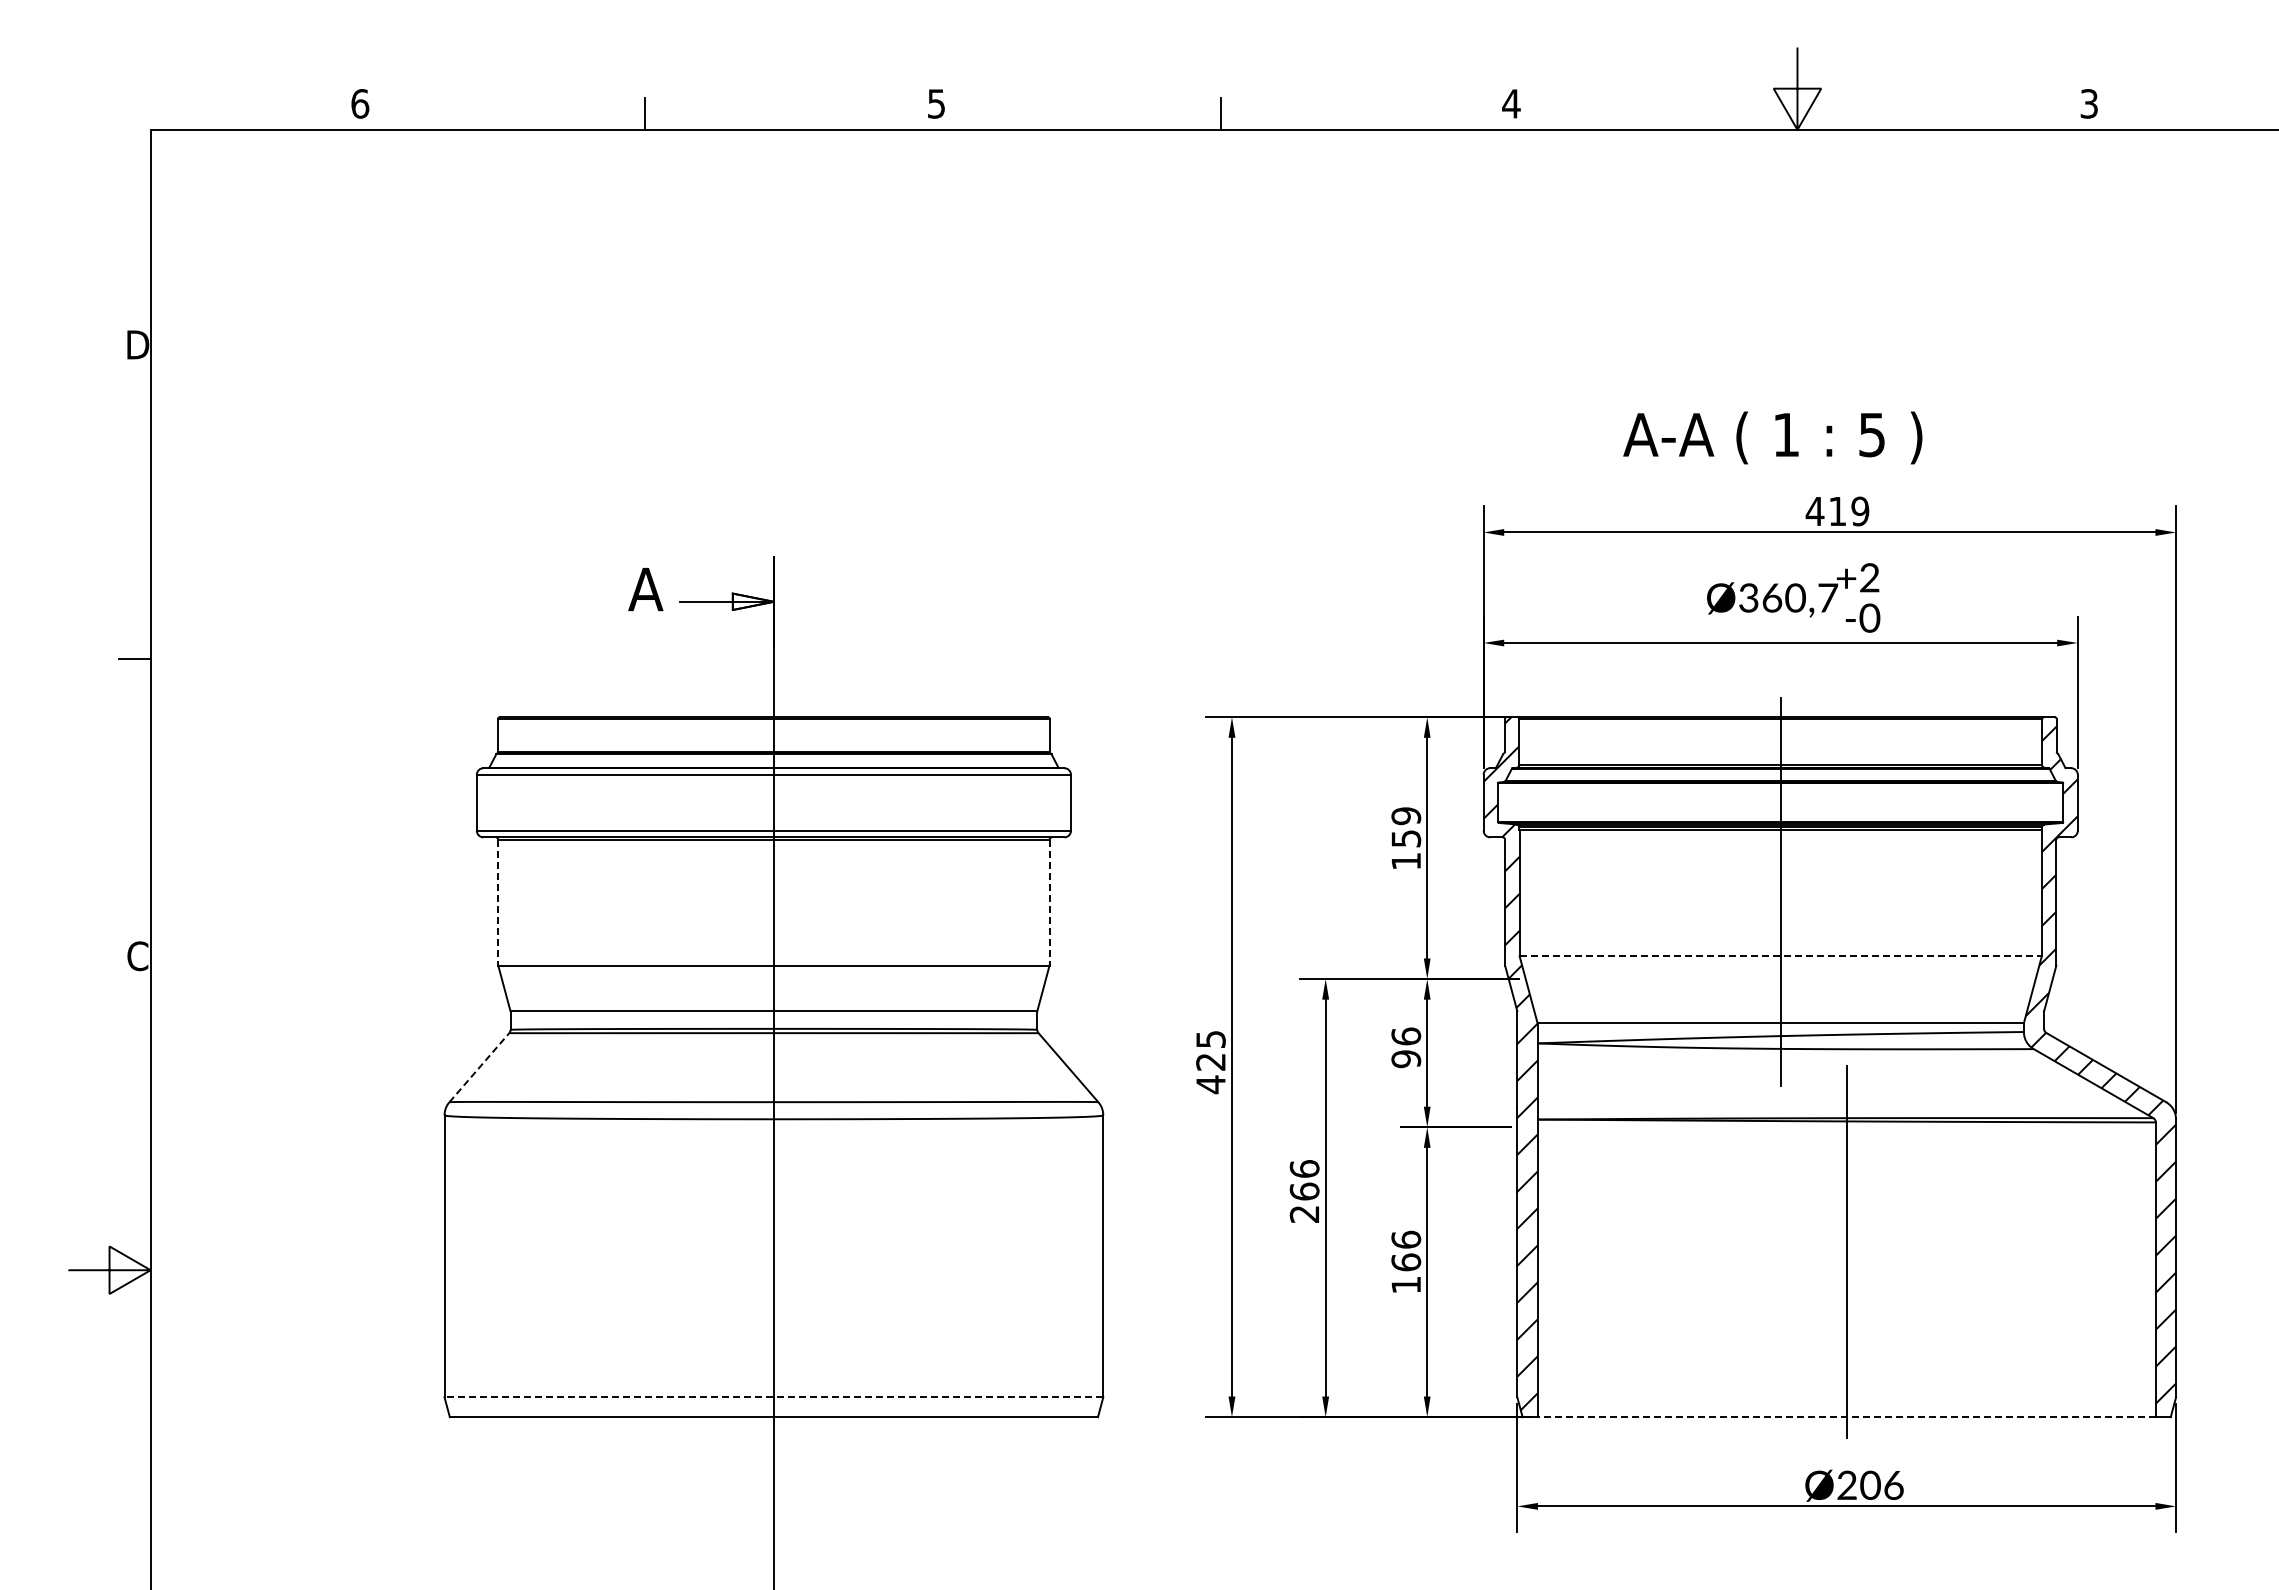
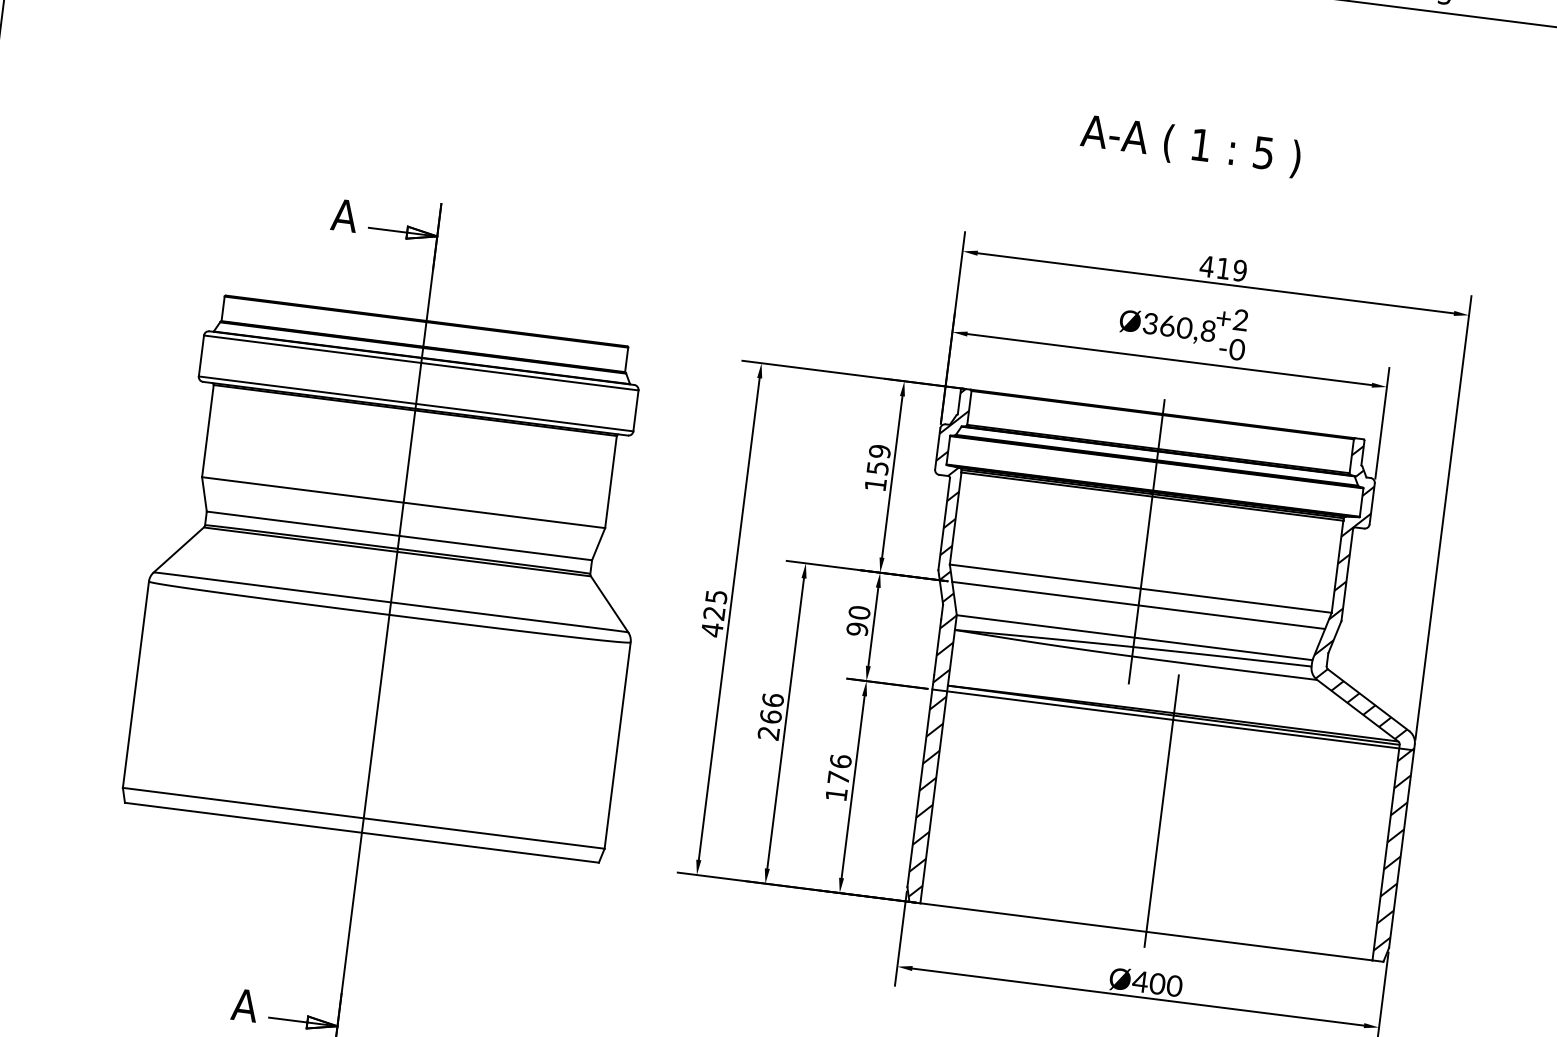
text: (1772, 437) -> (1190, 145), moved
text: (1828, 597) -> (1208, 330), Ø360,7 -> Ø360,8
line: (498, 902) -> (208, 430), dashed -> solid
line: (1049, 902) -> (611, 481), dashed -> solid
line: (1781, 956) -> (1141, 588), dashed -> solid
line: (1780, 979) -> (1138, 605), added
text: (1405, 1036) -> (858, 612), 96 -> 90
line: (479, 1067) -> (178, 549), dashed -> solid
line: (1846, 1127) -> (1173, 719), added
text: (1406, 1262) -> (838, 778), 166 -> 176
line: (773, 1397) -> (363, 818), dashed -> solid
line: (1846, 1417) -> (1146, 932), dashed -> solid
text: (1870, 1484) -> (1157, 983), Ø206 -> Ø400

